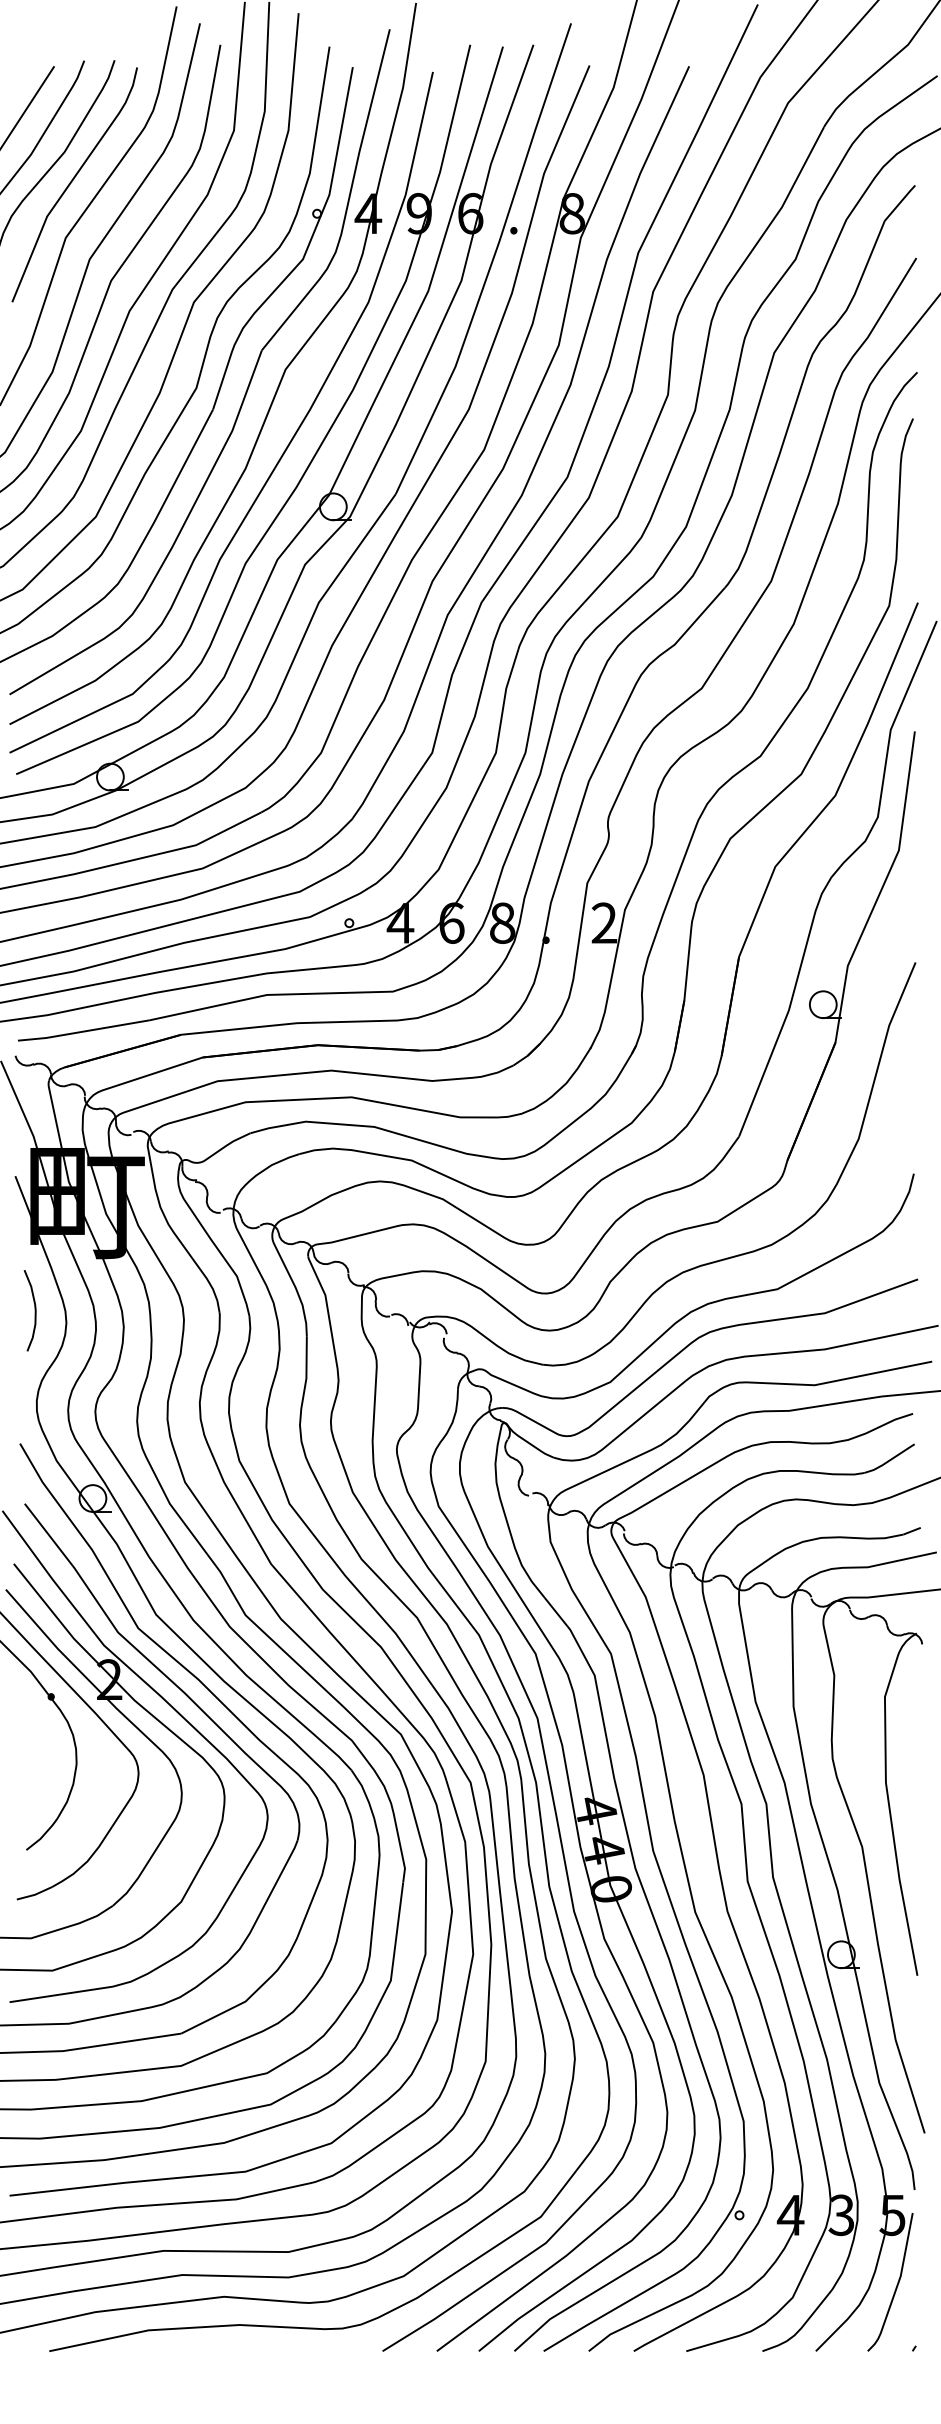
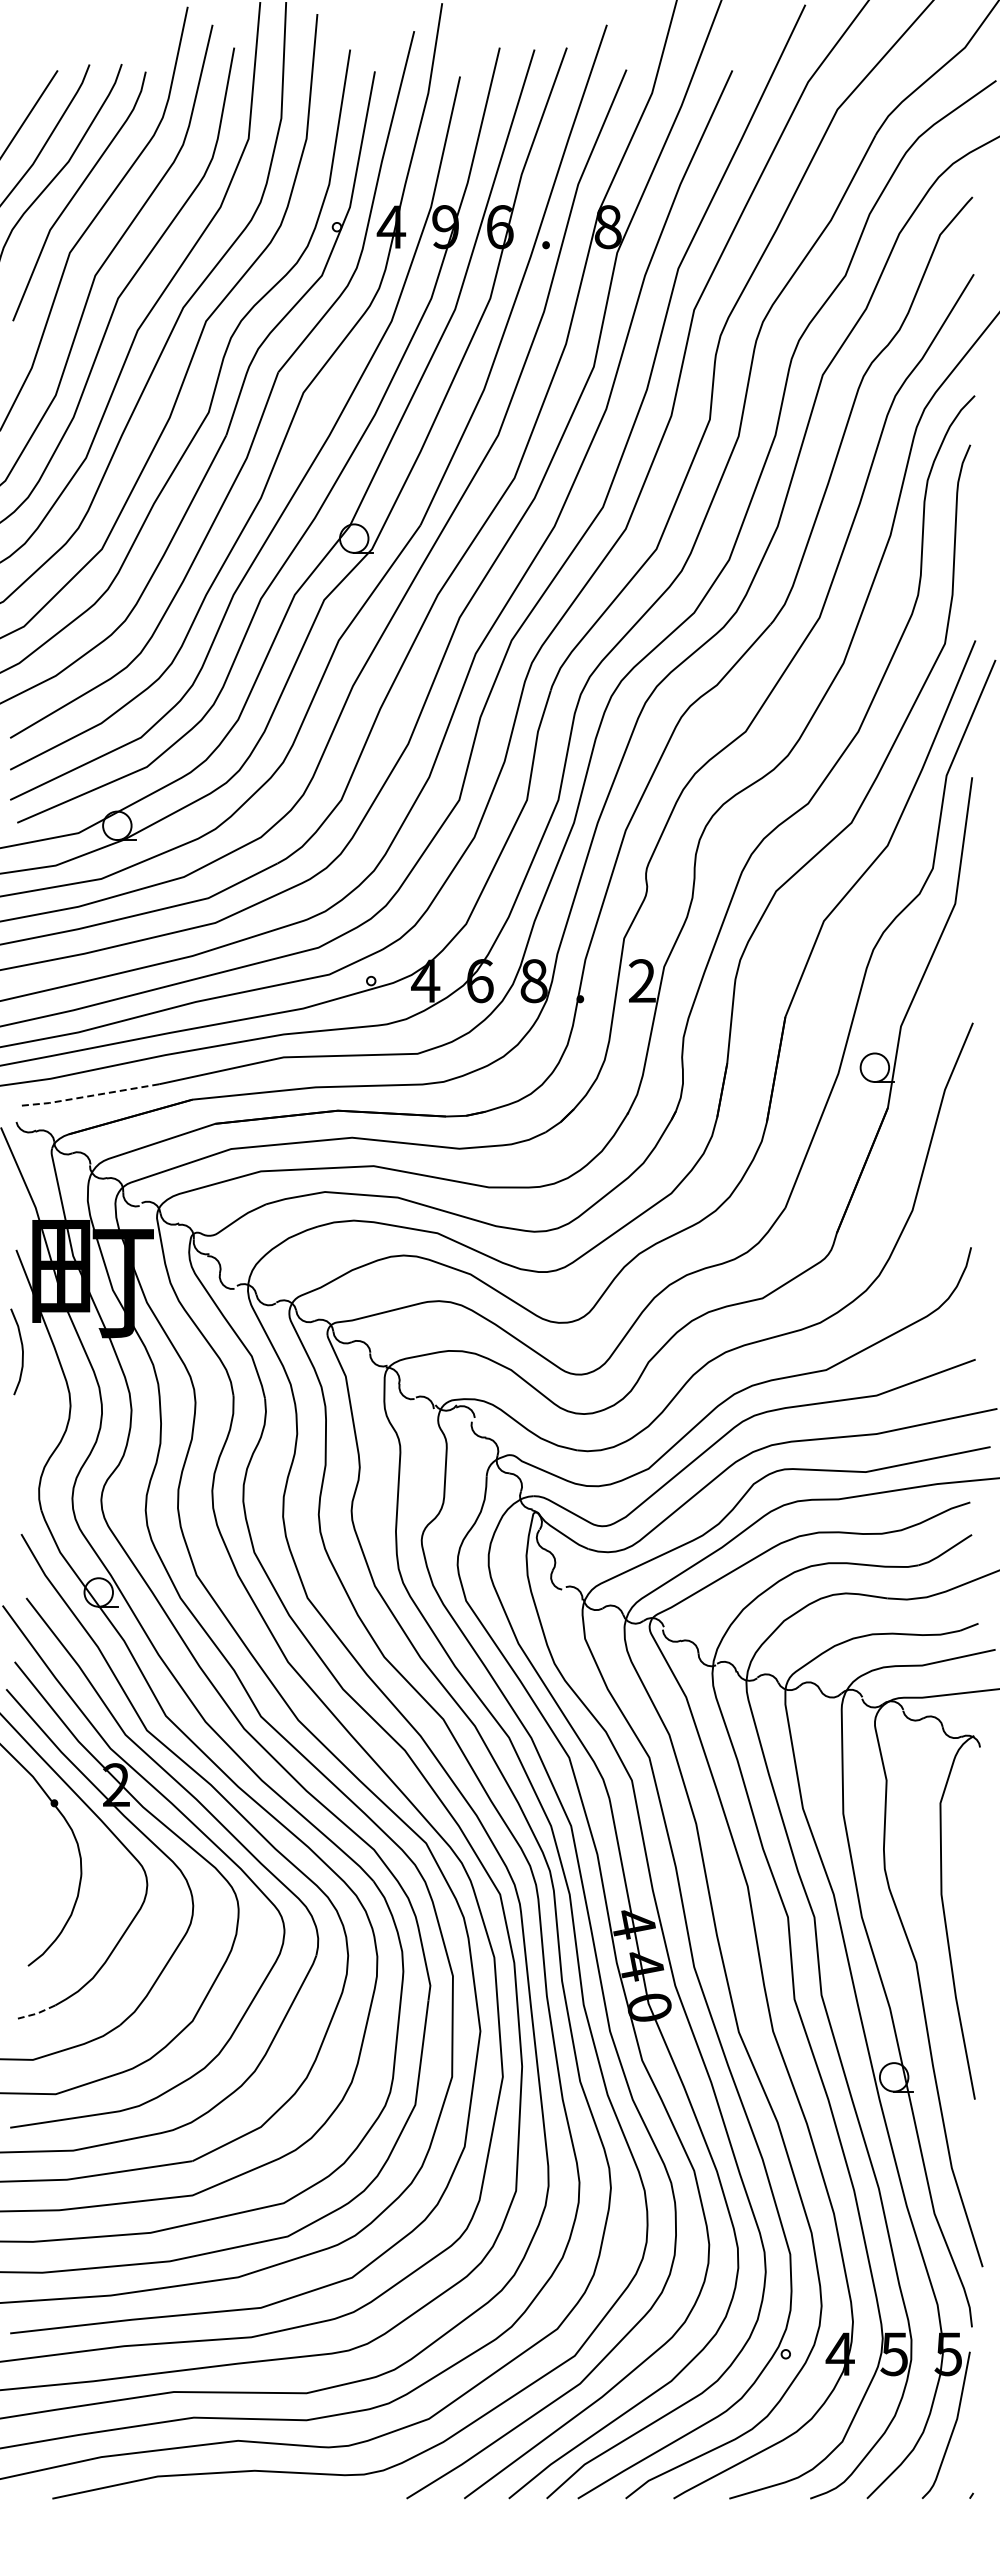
line: (83, 1031) -> (88, 1096), solid -> dashed
curve: (34, 1308) -> (21, 1349), moved
line: (35, 1894) -> (37, 2013), solid -> dashed
text: (840, 2214) -> (893, 2353), 3 -> 5

